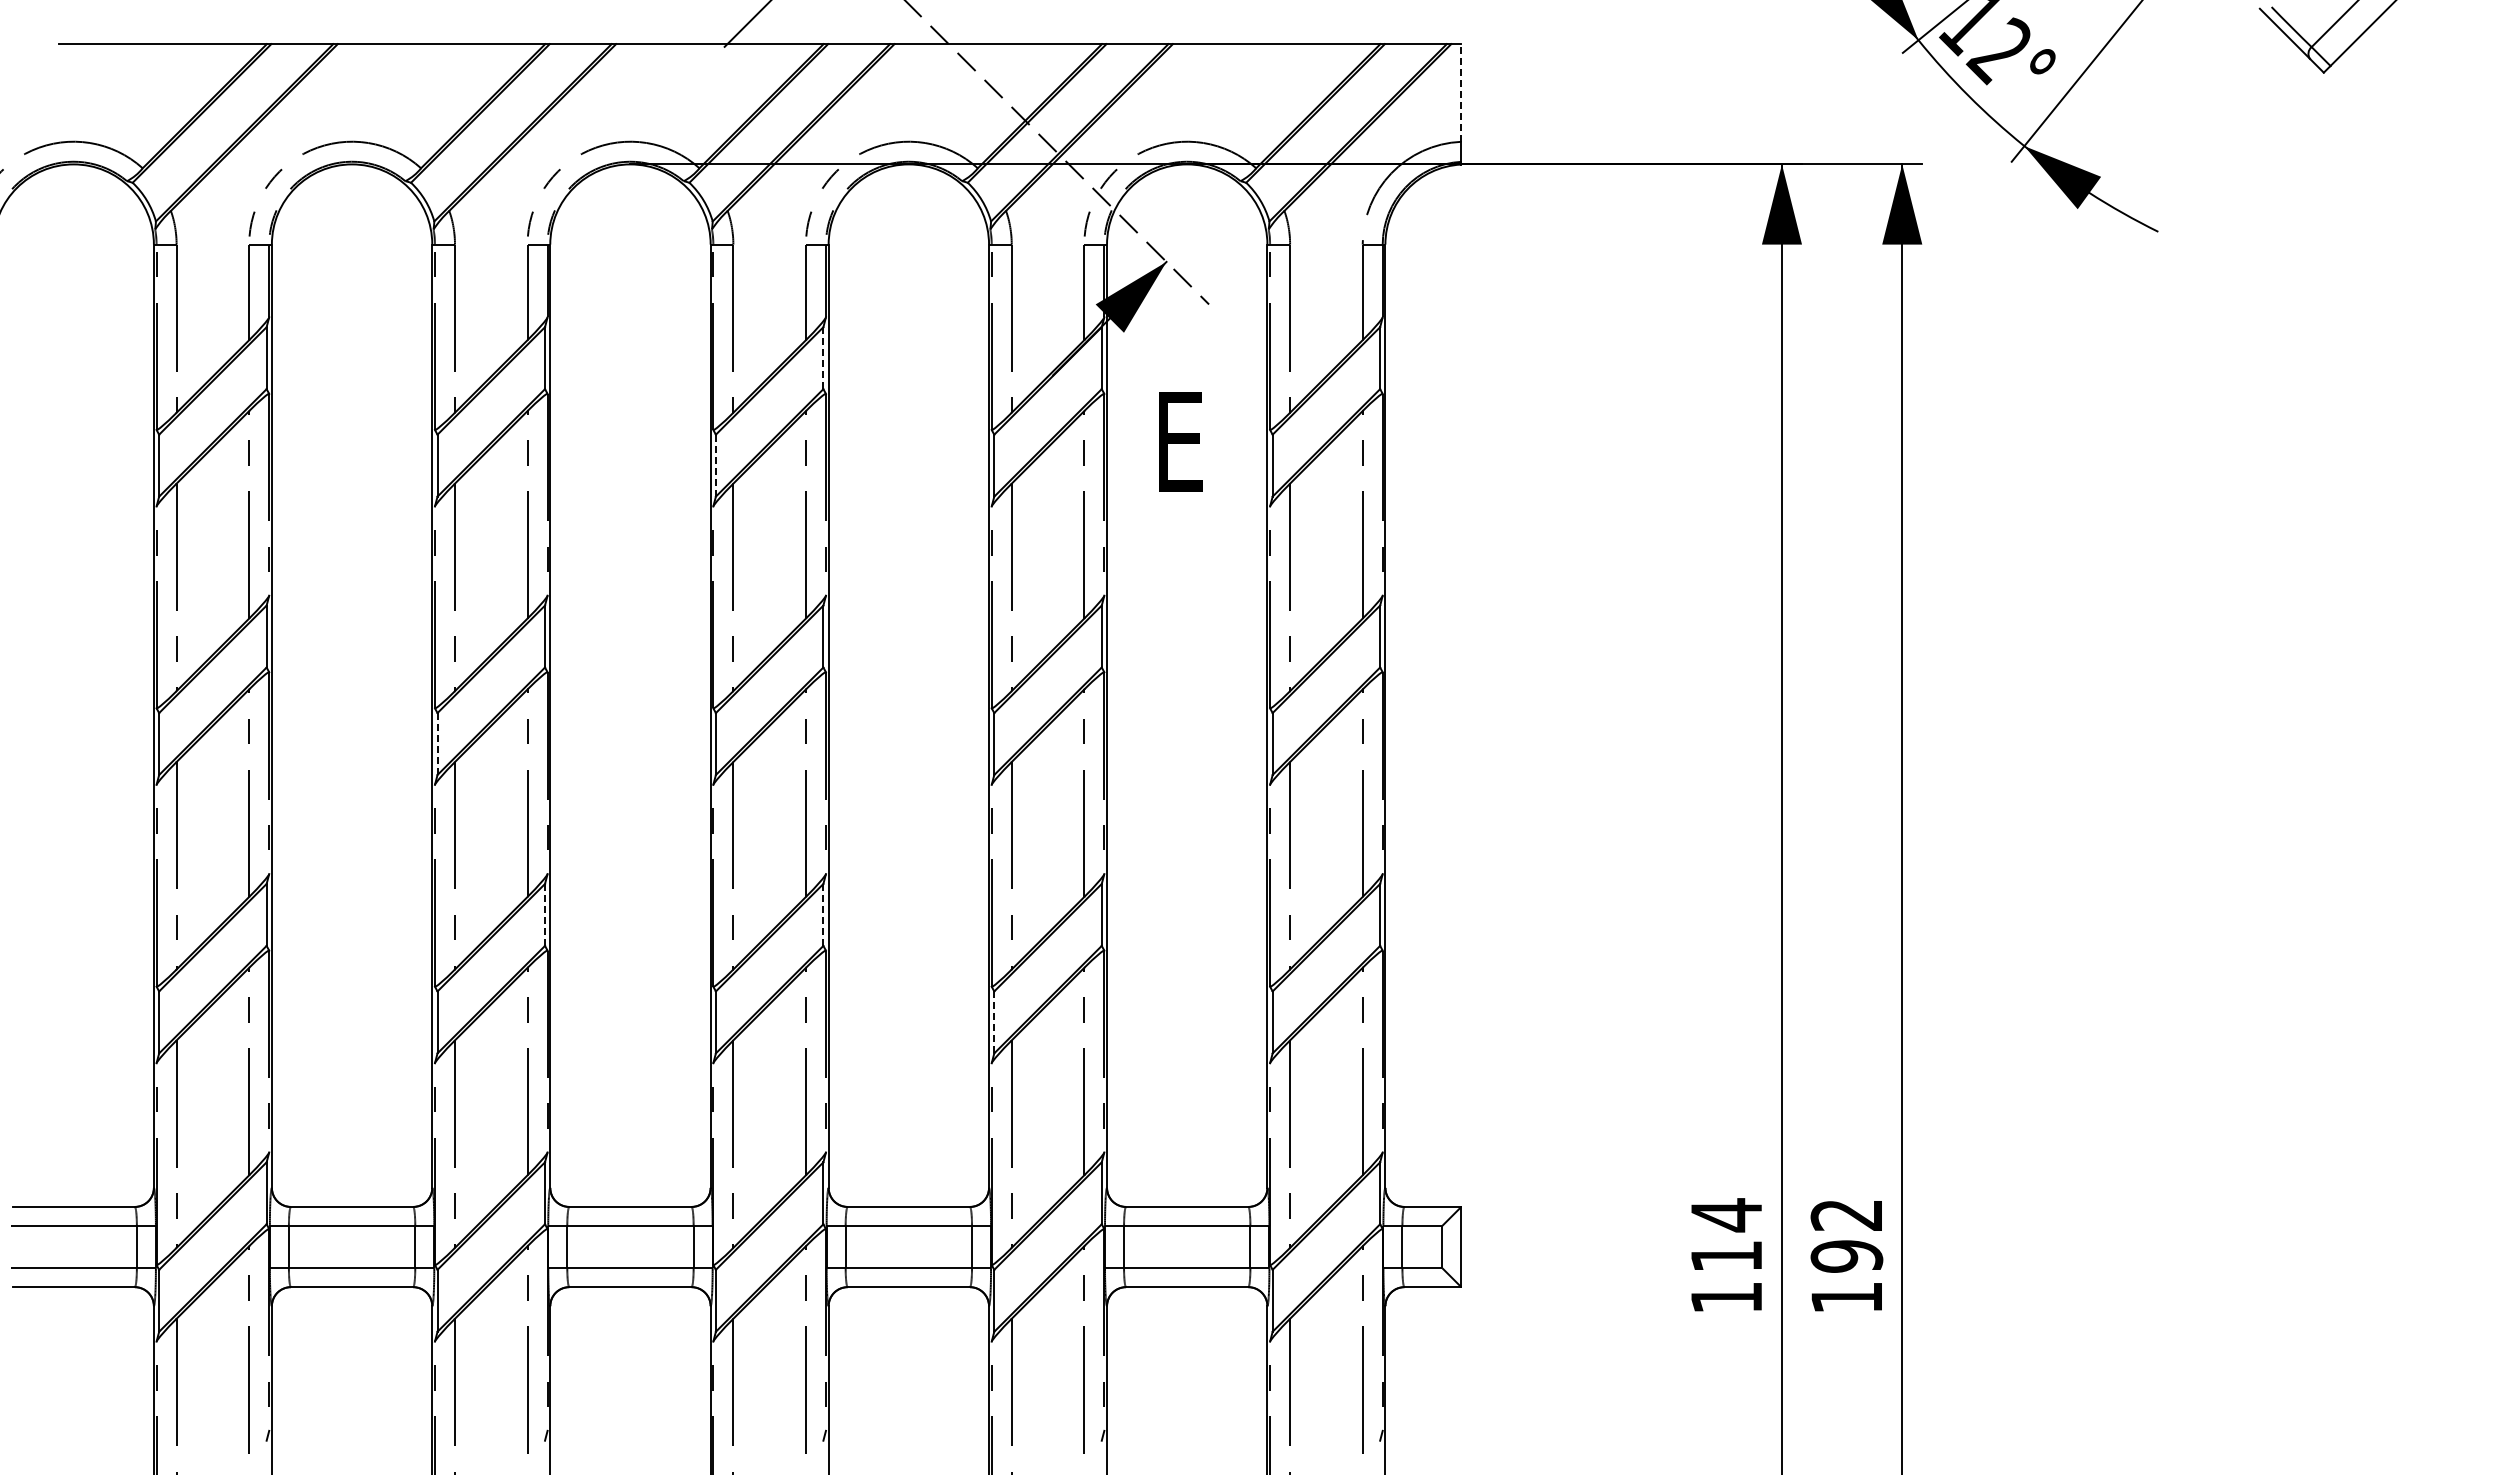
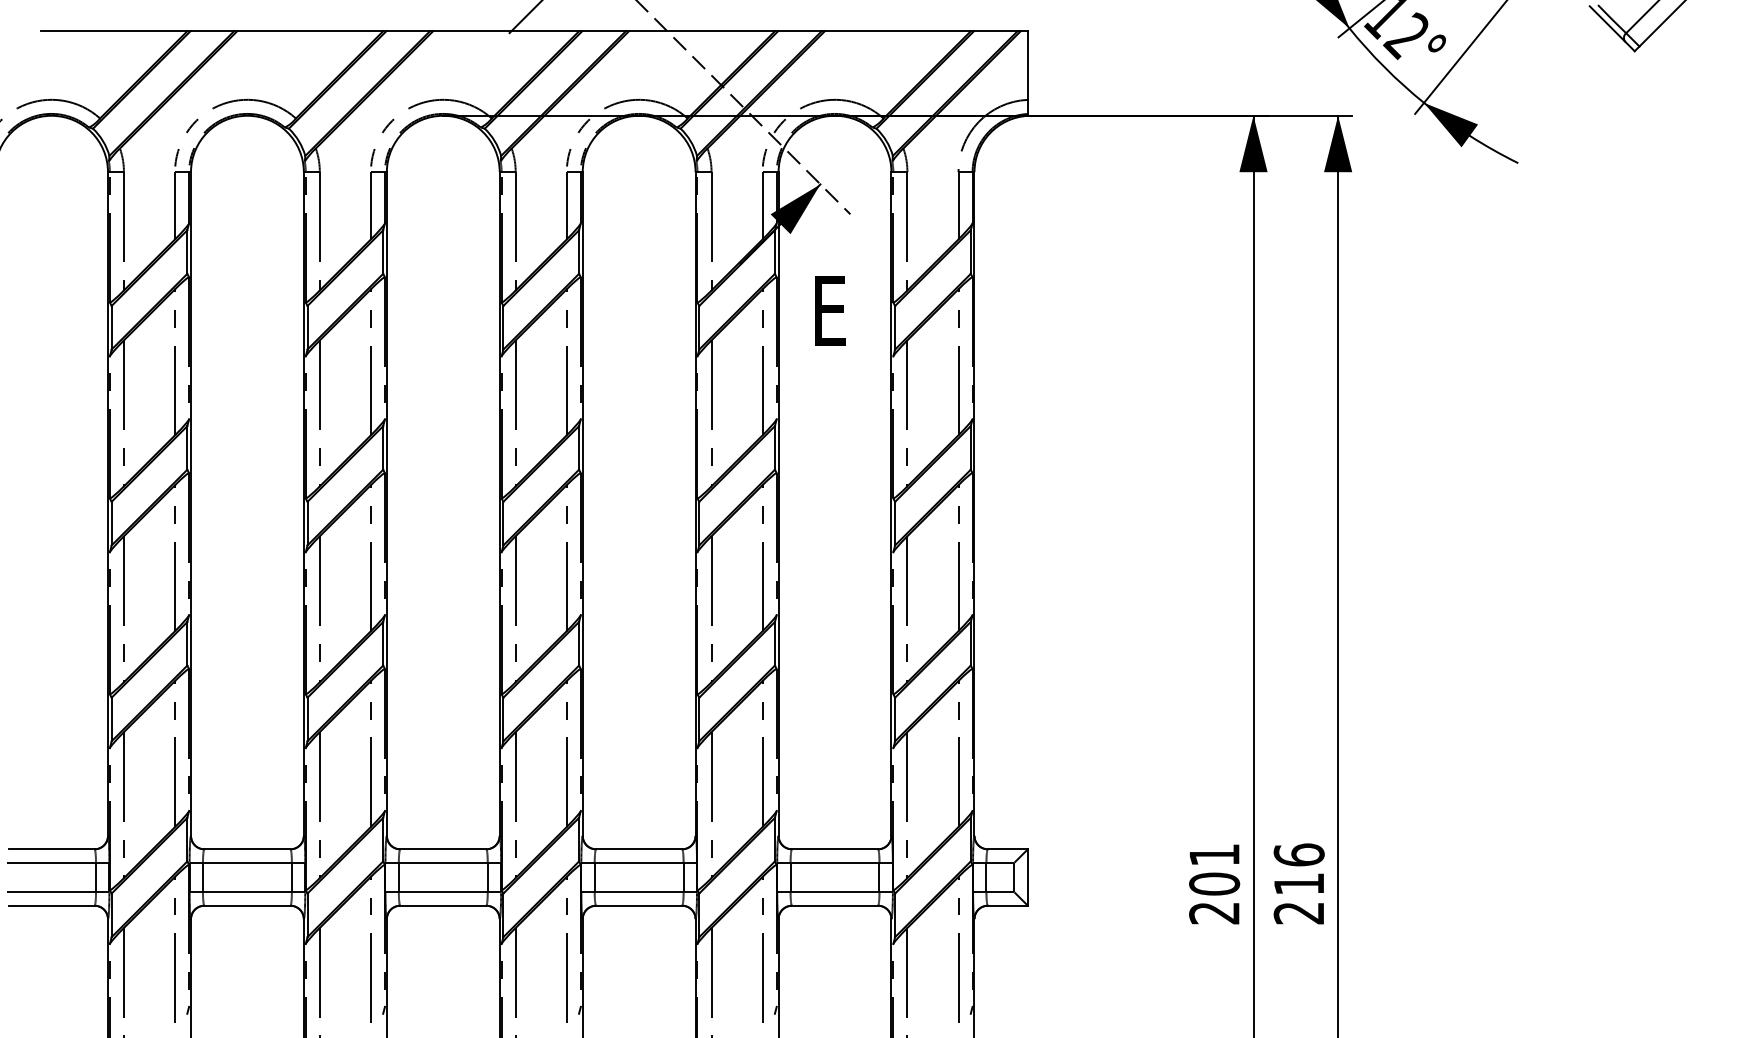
line: (1461, 92) -> (1028, 65), dashed -> solid
line: (823, 358) -> (579, 252), dashed -> solid
line: (715, 465) -> (503, 327), dashed -> solid
line: (437, 744) -> (307, 523), dashed -> solid
line: (545, 914) -> (383, 643), dashed -> solid
line: (823, 914) -> (579, 643), dashed -> solid
line: (994, 1022) -> (699, 719), dashed -> solid
text: (1726, 1255) -> (1214, 883), 114 -> 201
text: (1846, 1255) -> (1298, 883), 192 -> 216

